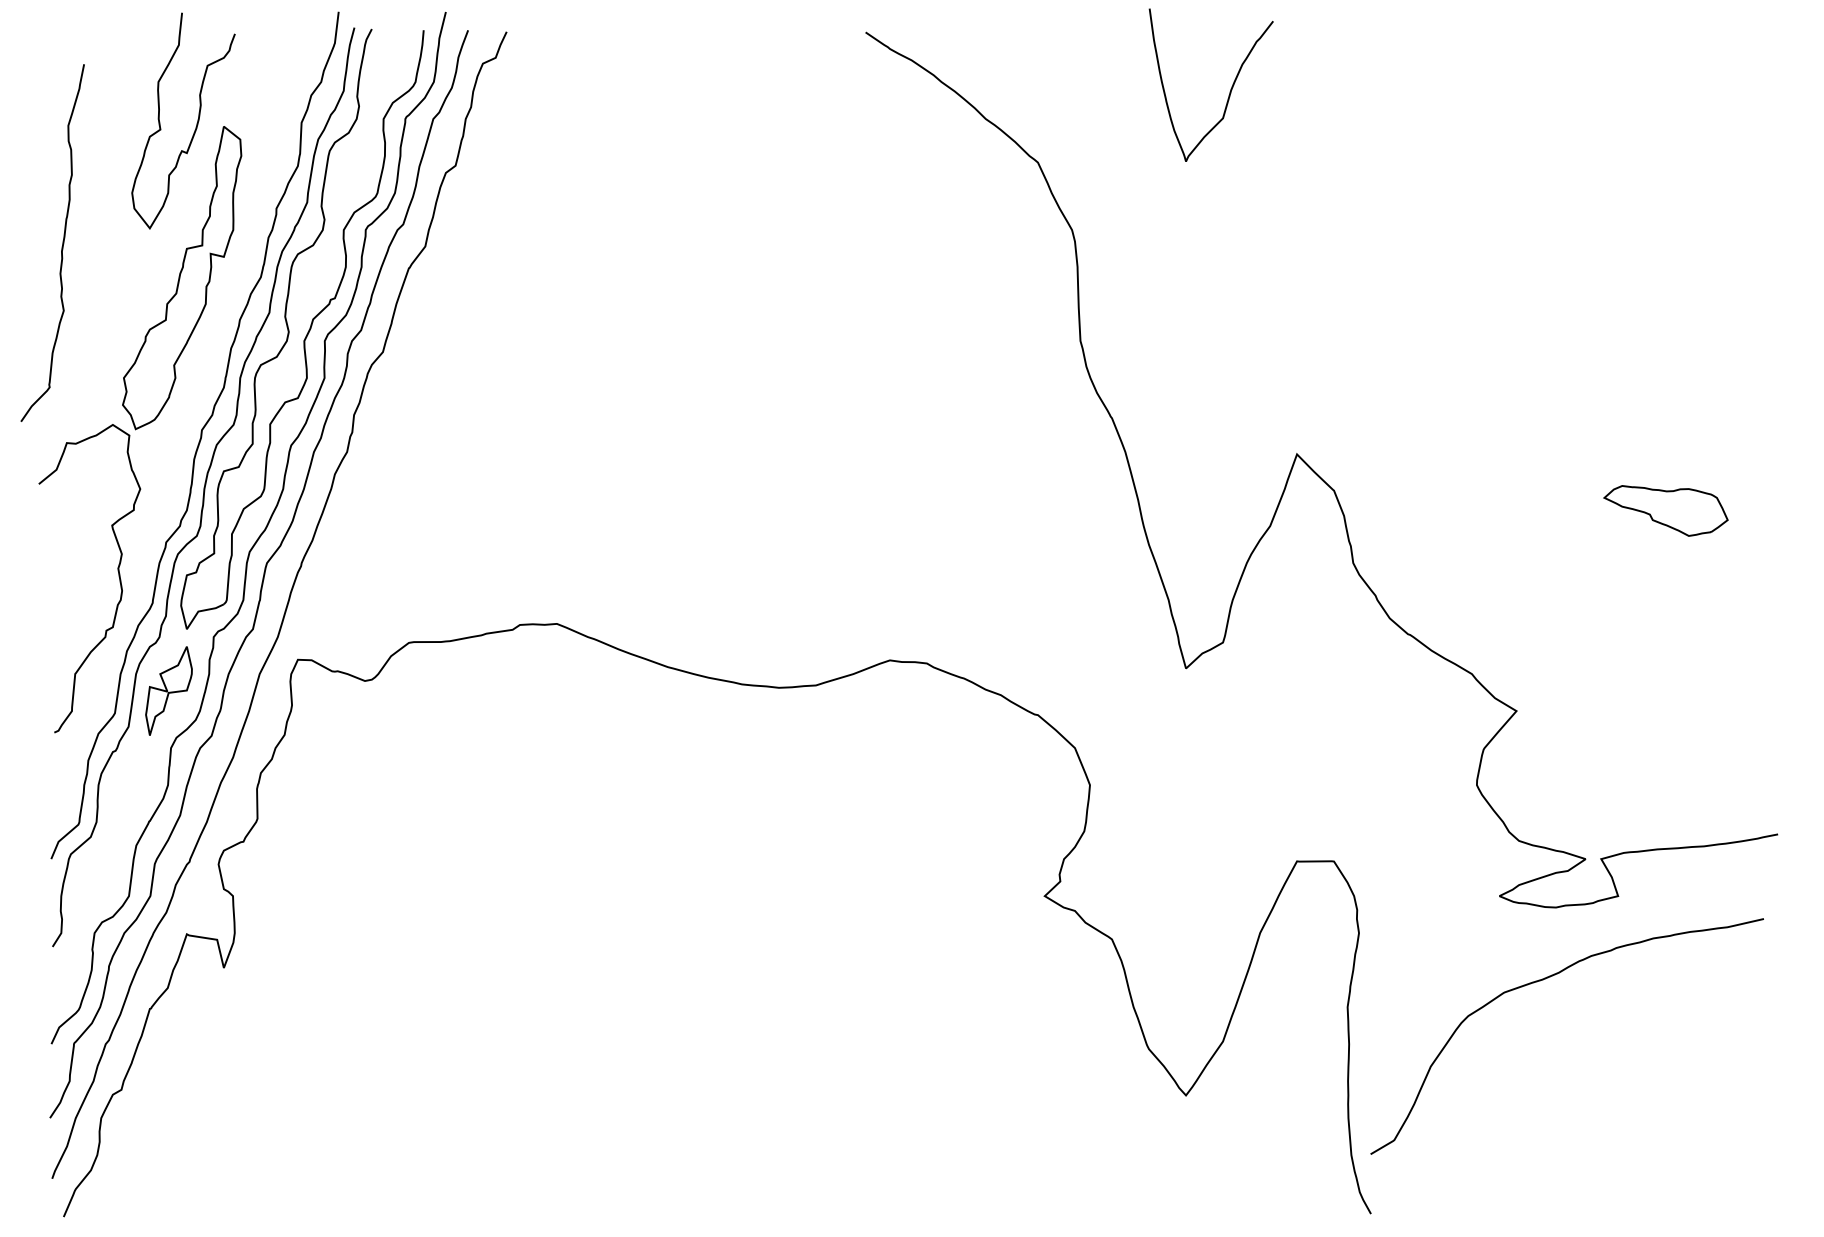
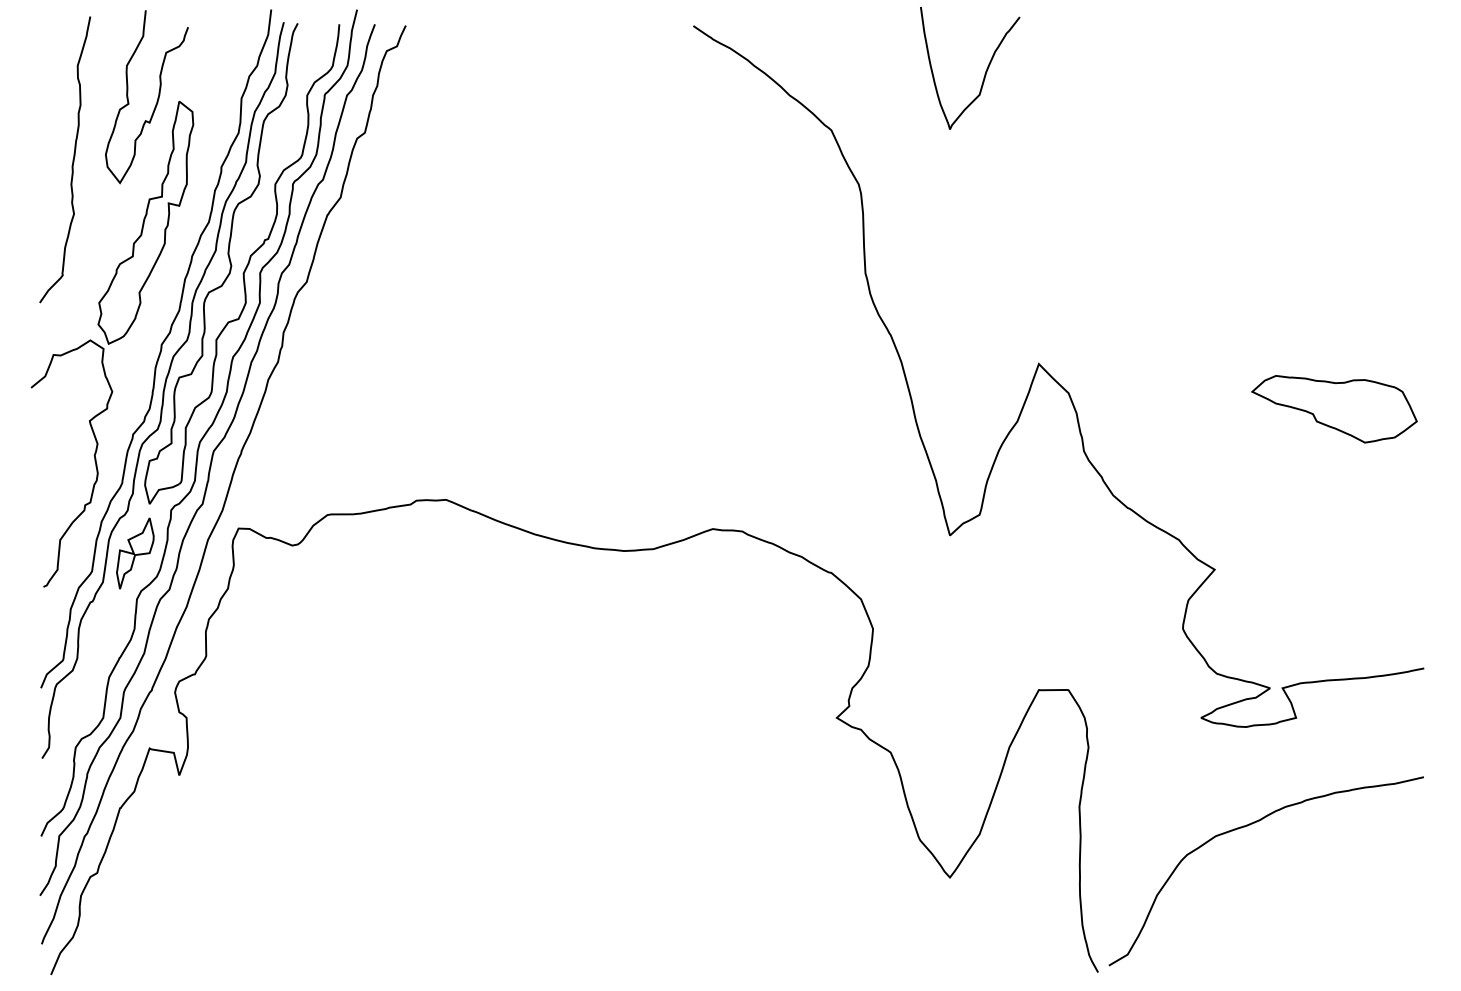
curve: (61, 242) -> (72, 159), moved
part: (1666, 511) -> (1334, 409), size x1.67
curve: (1547, 979) -> (1250, 825), moved

